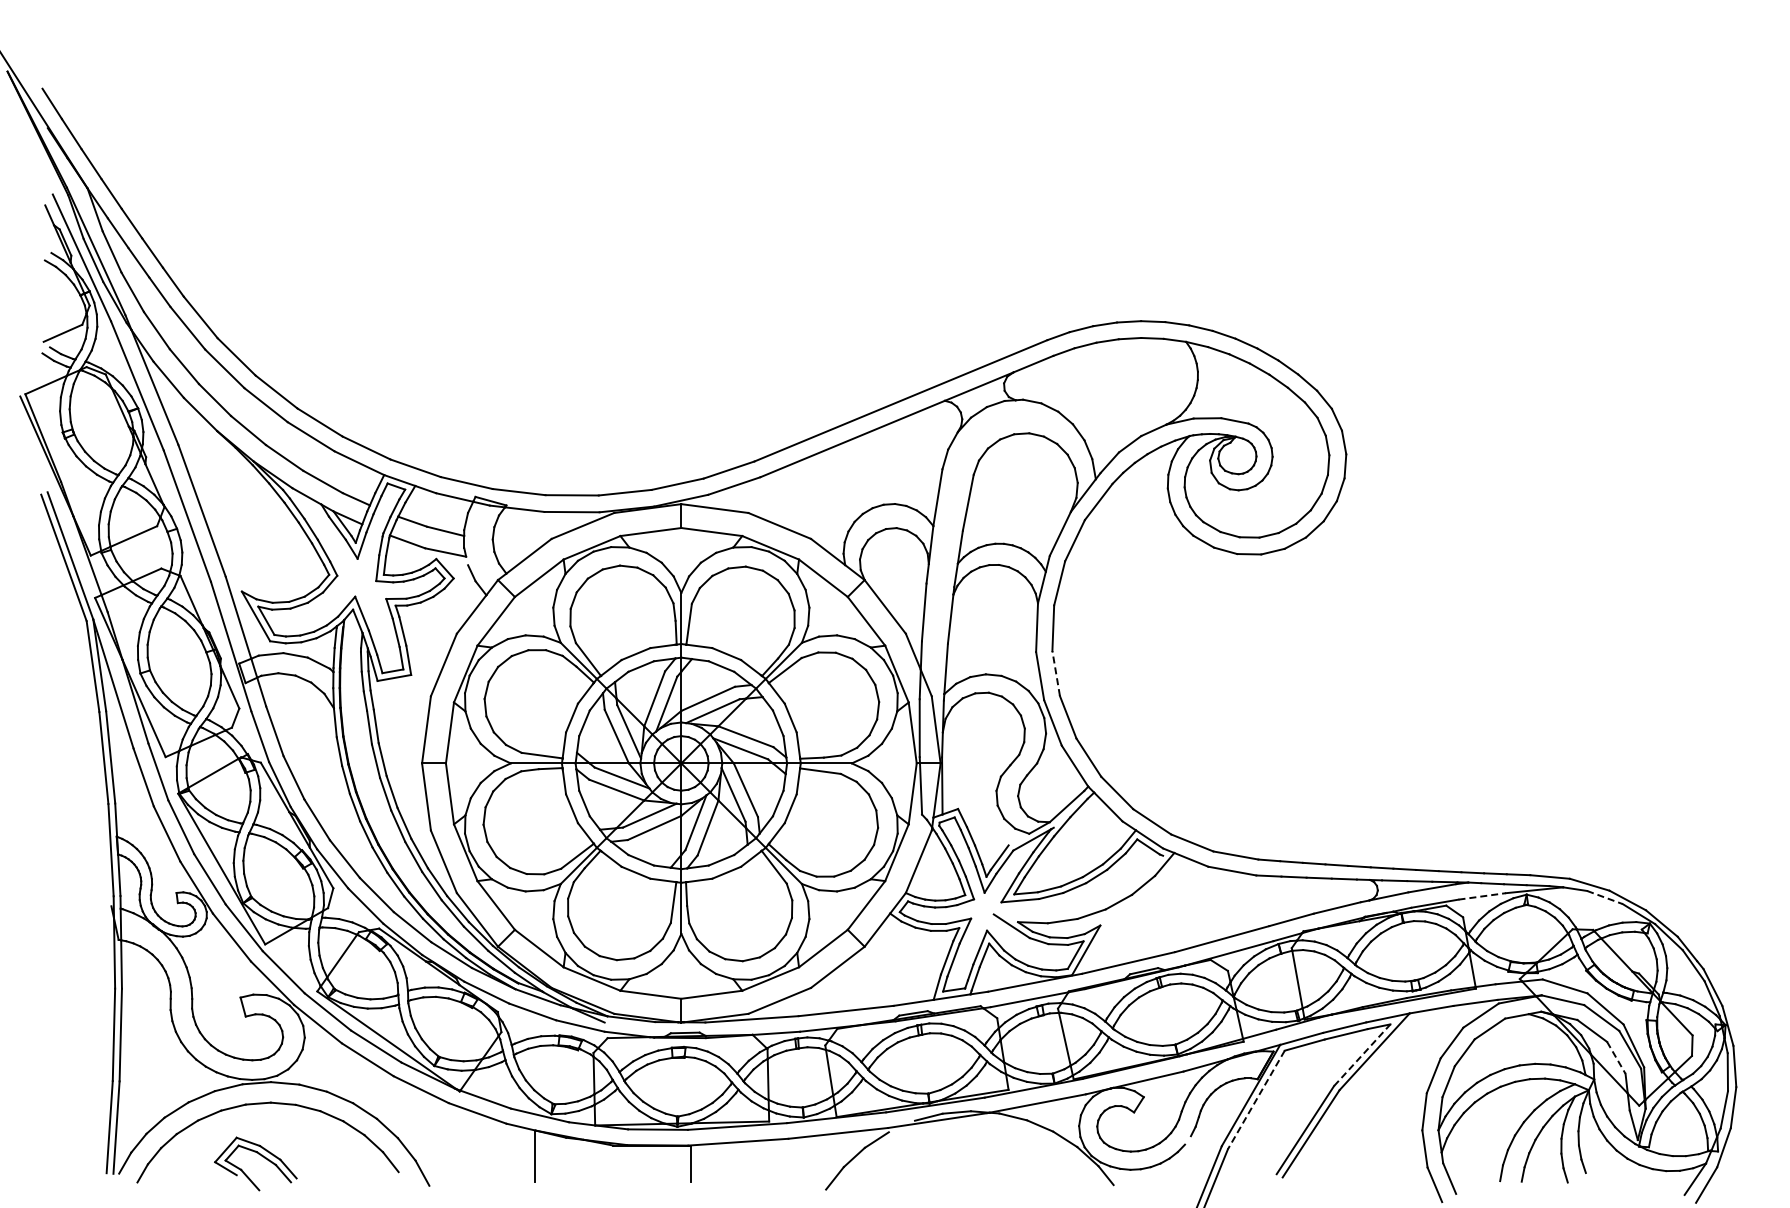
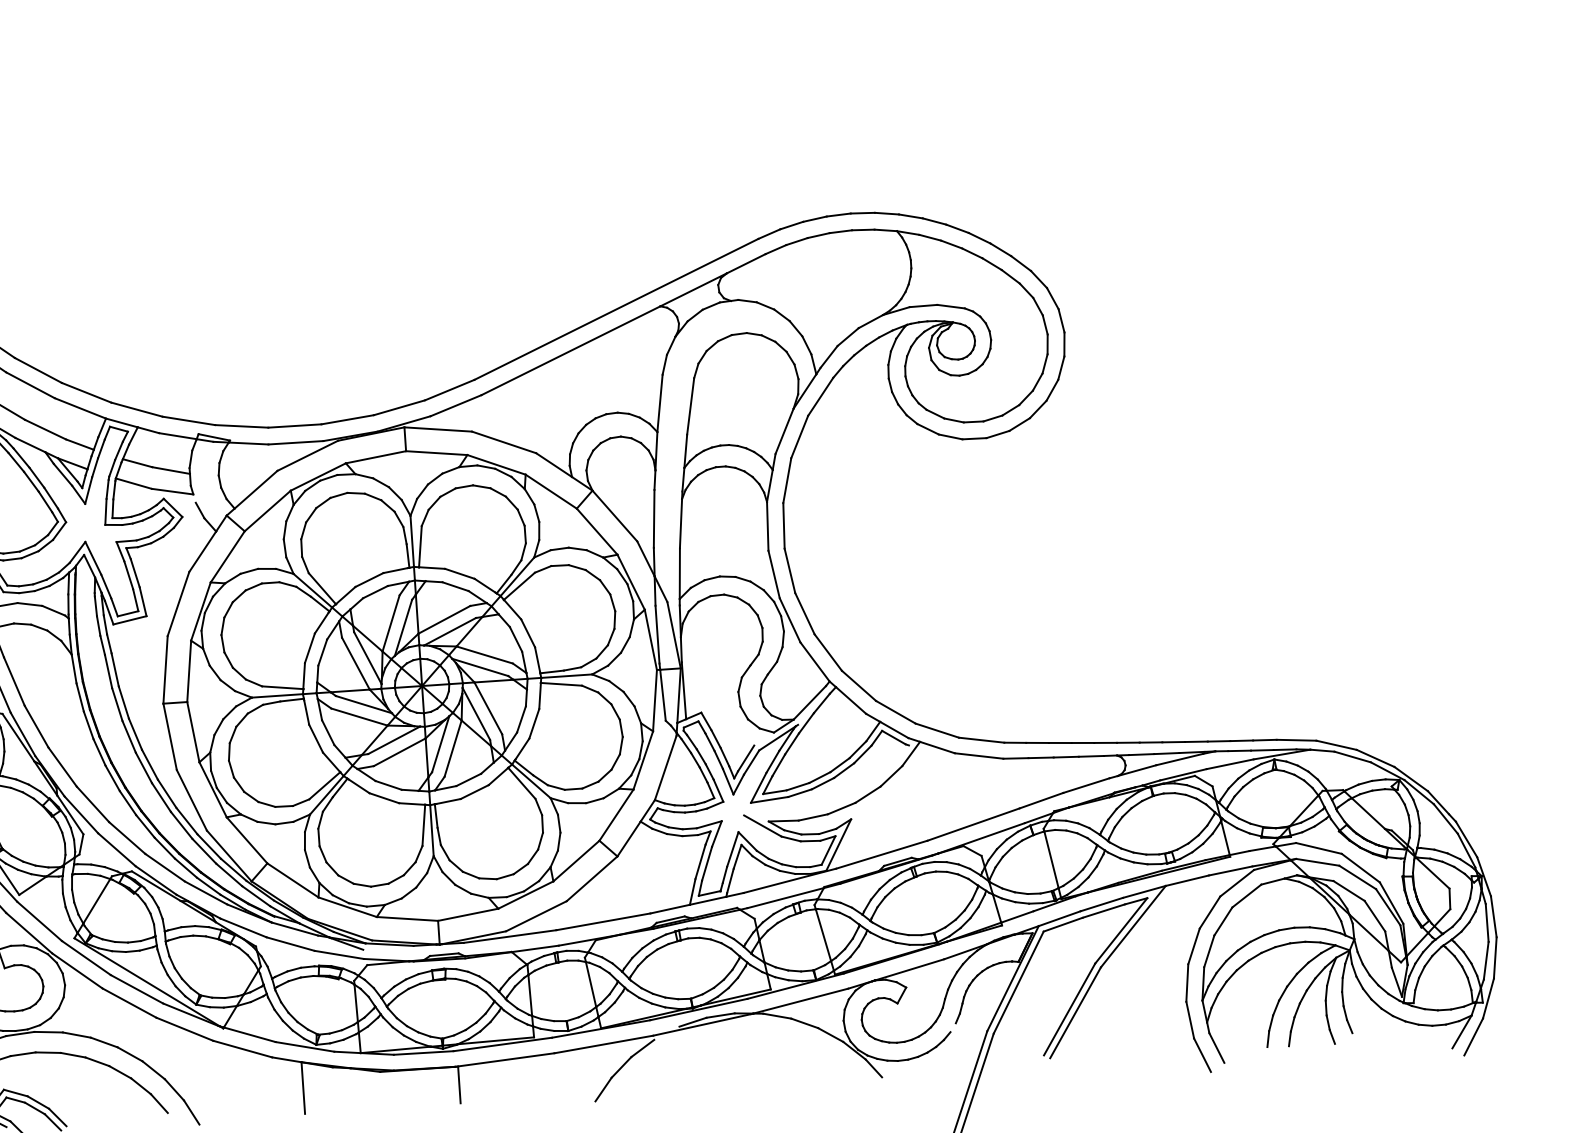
line: (1056, 673) -> (790, 570), dashed -> solid
line: (1482, 896) -> (1230, 764), dashed -> solid
line: (1604, 897) -> (1352, 757), dashed -> solid
line: (1362, 1055) -> (1121, 931), dashed -> solid
line: (1616, 1058) -> (1375, 916), dashed -> solid
line: (1256, 1099) -> (1018, 982), dashed -> solid

